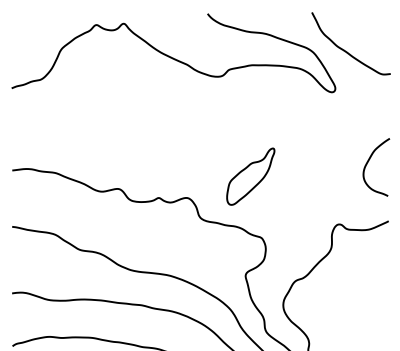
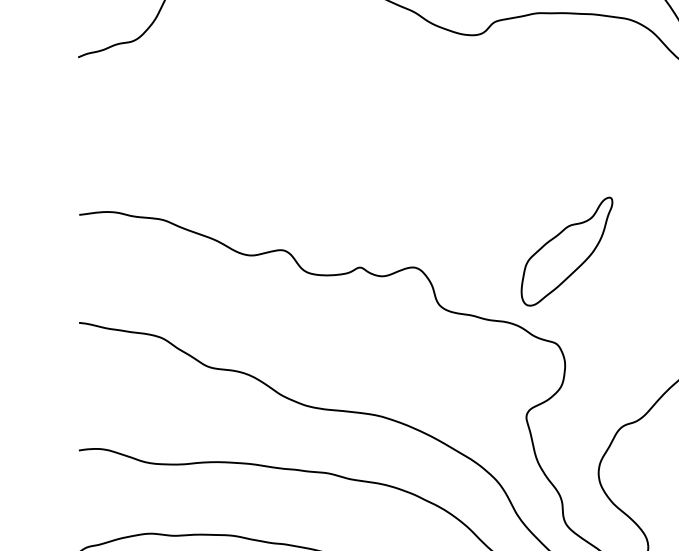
part: (250, 176) -> (566, 251), moved

